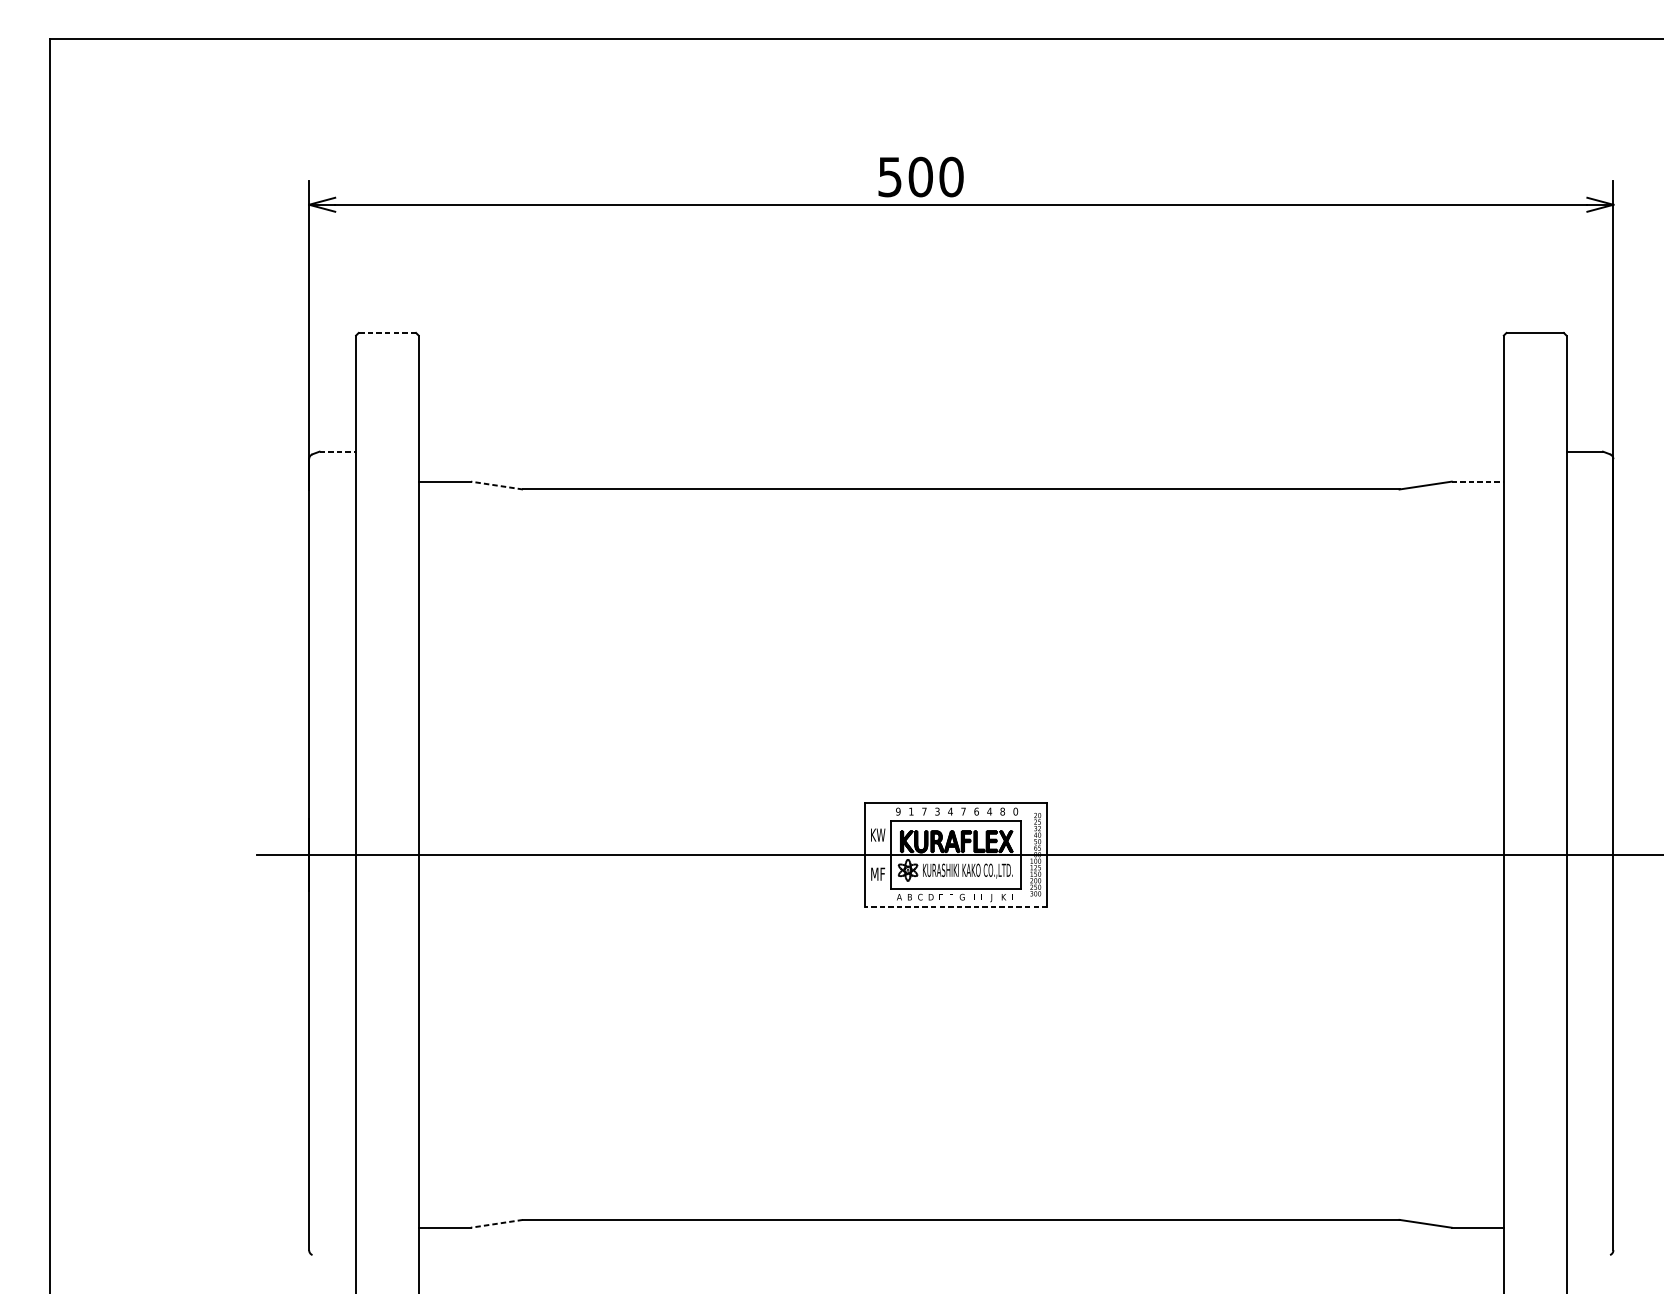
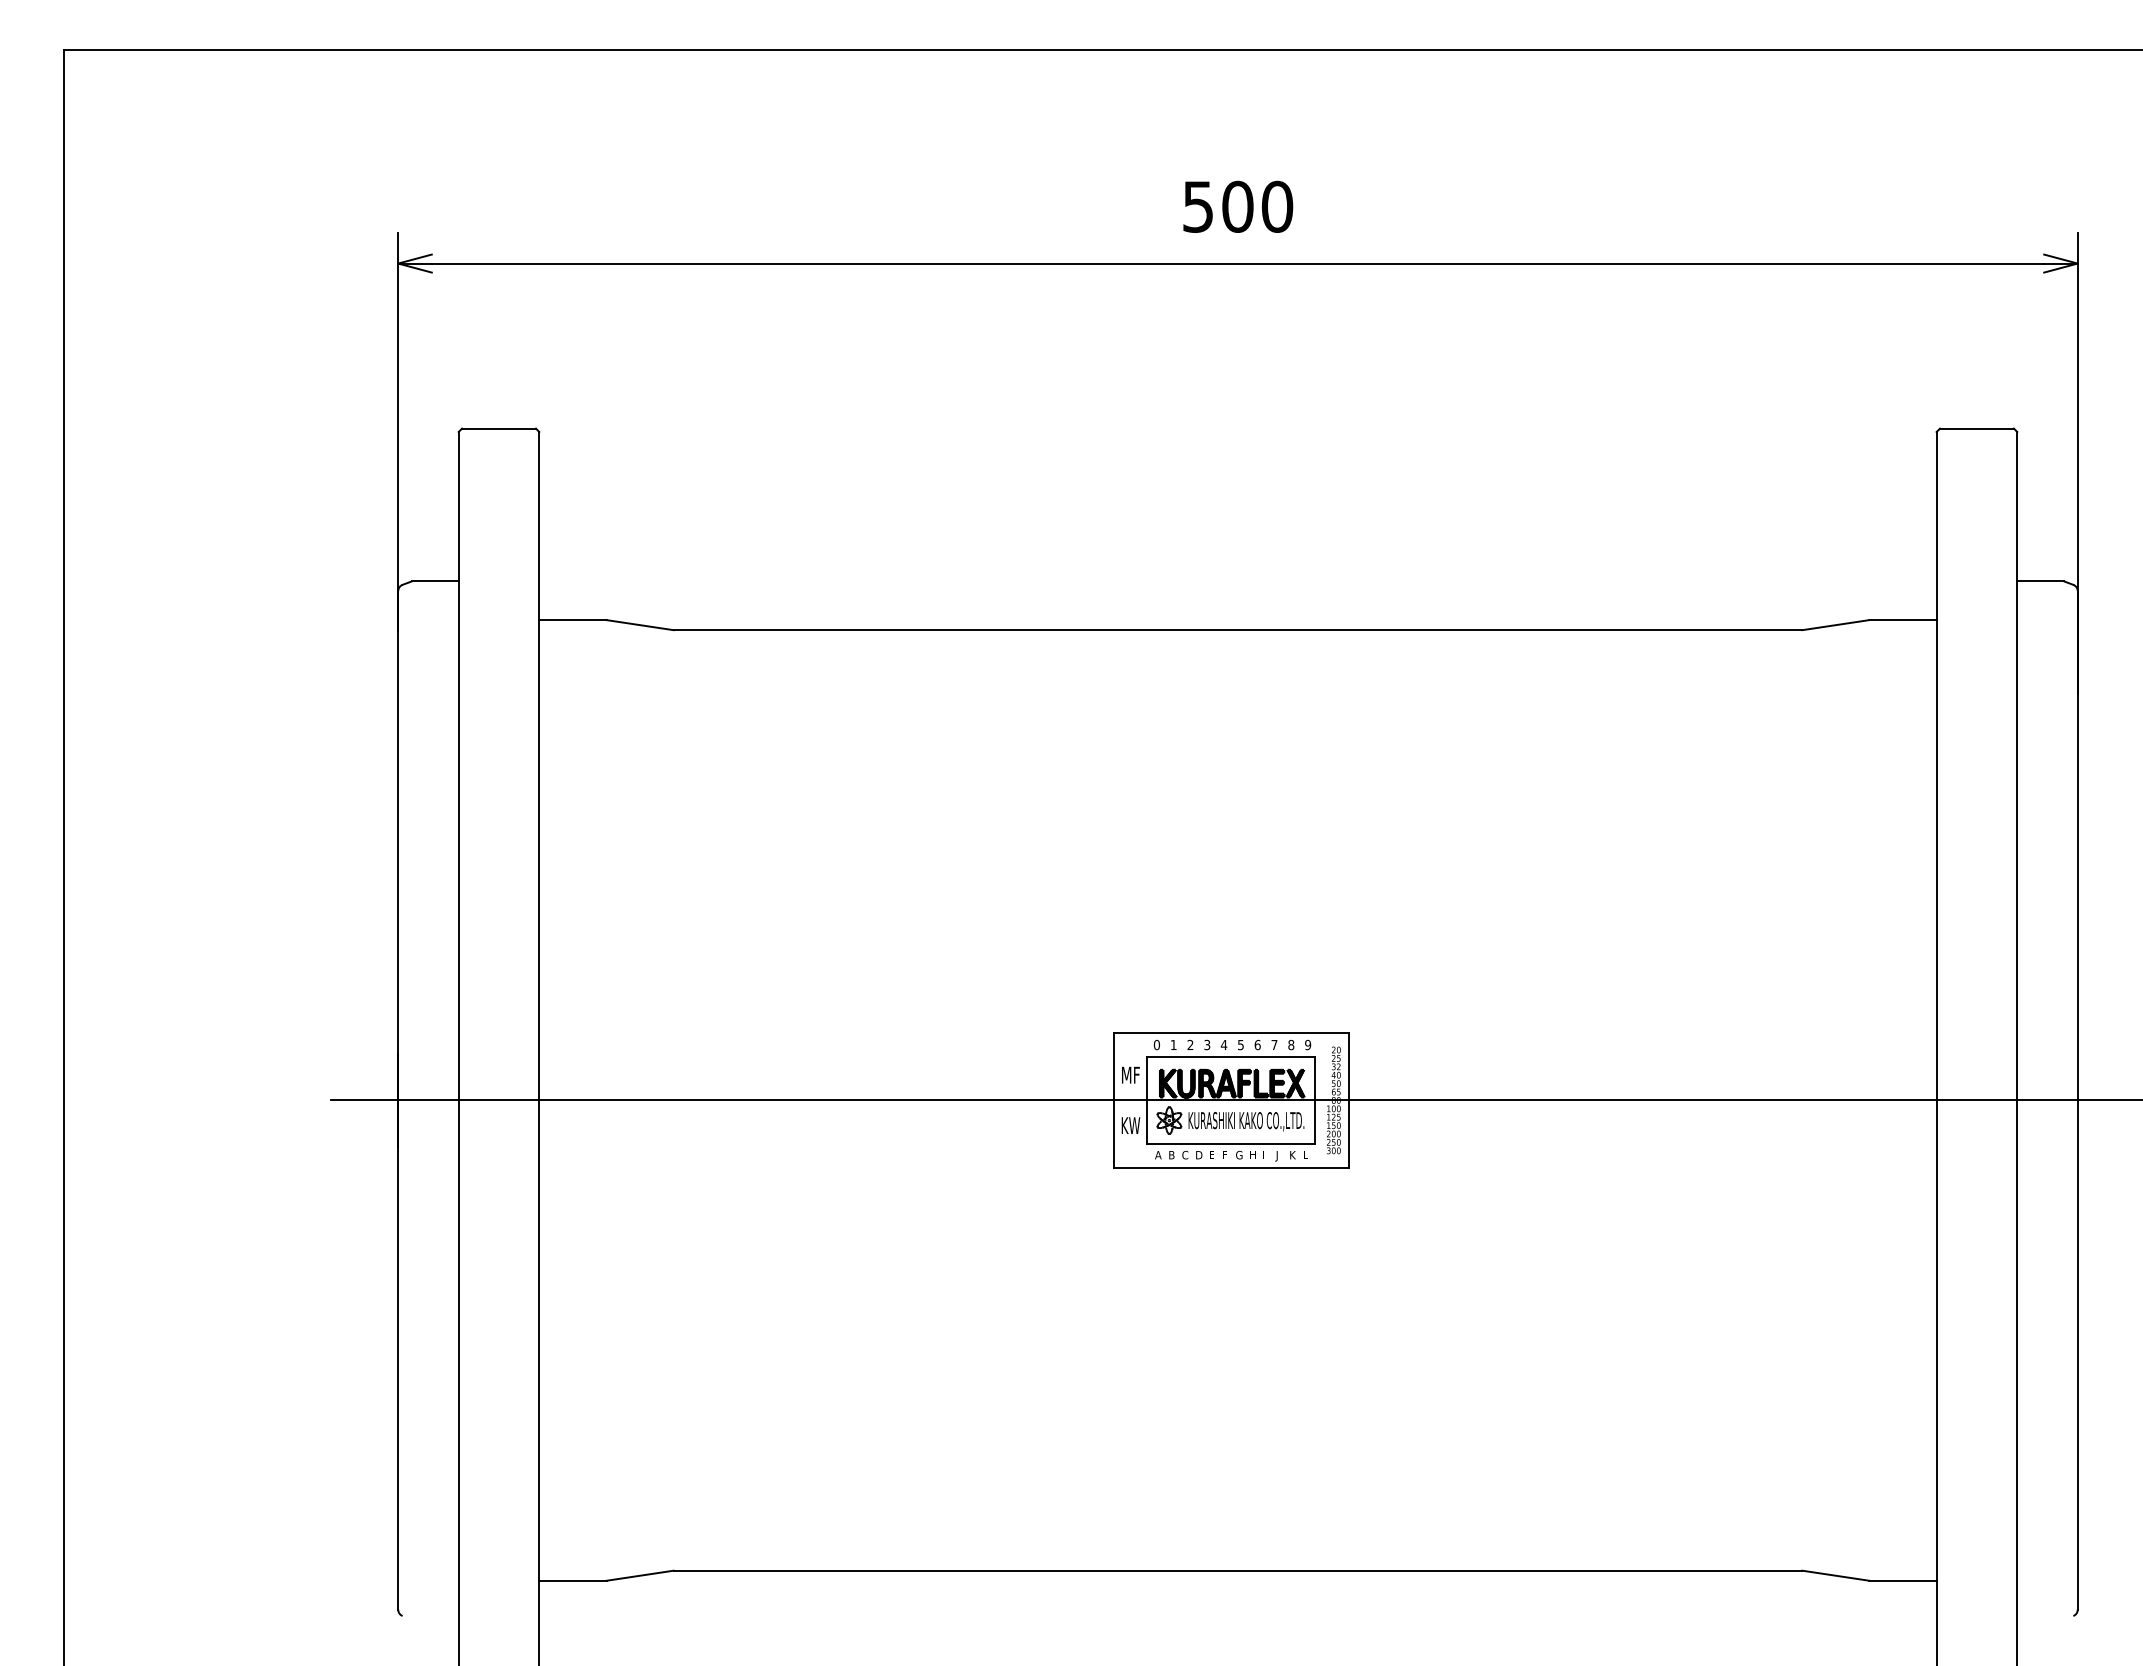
text: (921, 176) -> (1238, 206), moved
line: (387, 332) -> (499, 428), dashed -> solid
line: (338, 451) -> (435, 581), dashed -> solid
line: (1478, 481) -> (1903, 620), dashed -> solid
line: (497, 485) -> (640, 625), dashed -> solid
text: (924, 811) -> (1190, 1044), 7 -> 2
text: (989, 811) -> (1274, 1044), 4 -> 7
text: (898, 812) -> (1156, 1045), 9 -> 0
text: (963, 812) -> (1240, 1045), 7 -> 5
text: (1015, 812) -> (1307, 1045), 0 -> 9
text: (877, 834) -> (1130, 1074), KW -> MF
text: (877, 874) -> (1130, 1125), MF -> KW
line: (956, 906) -> (1231, 1167), dashed -> solid
line: (497, 1223) -> (640, 1575), dashed -> solid

